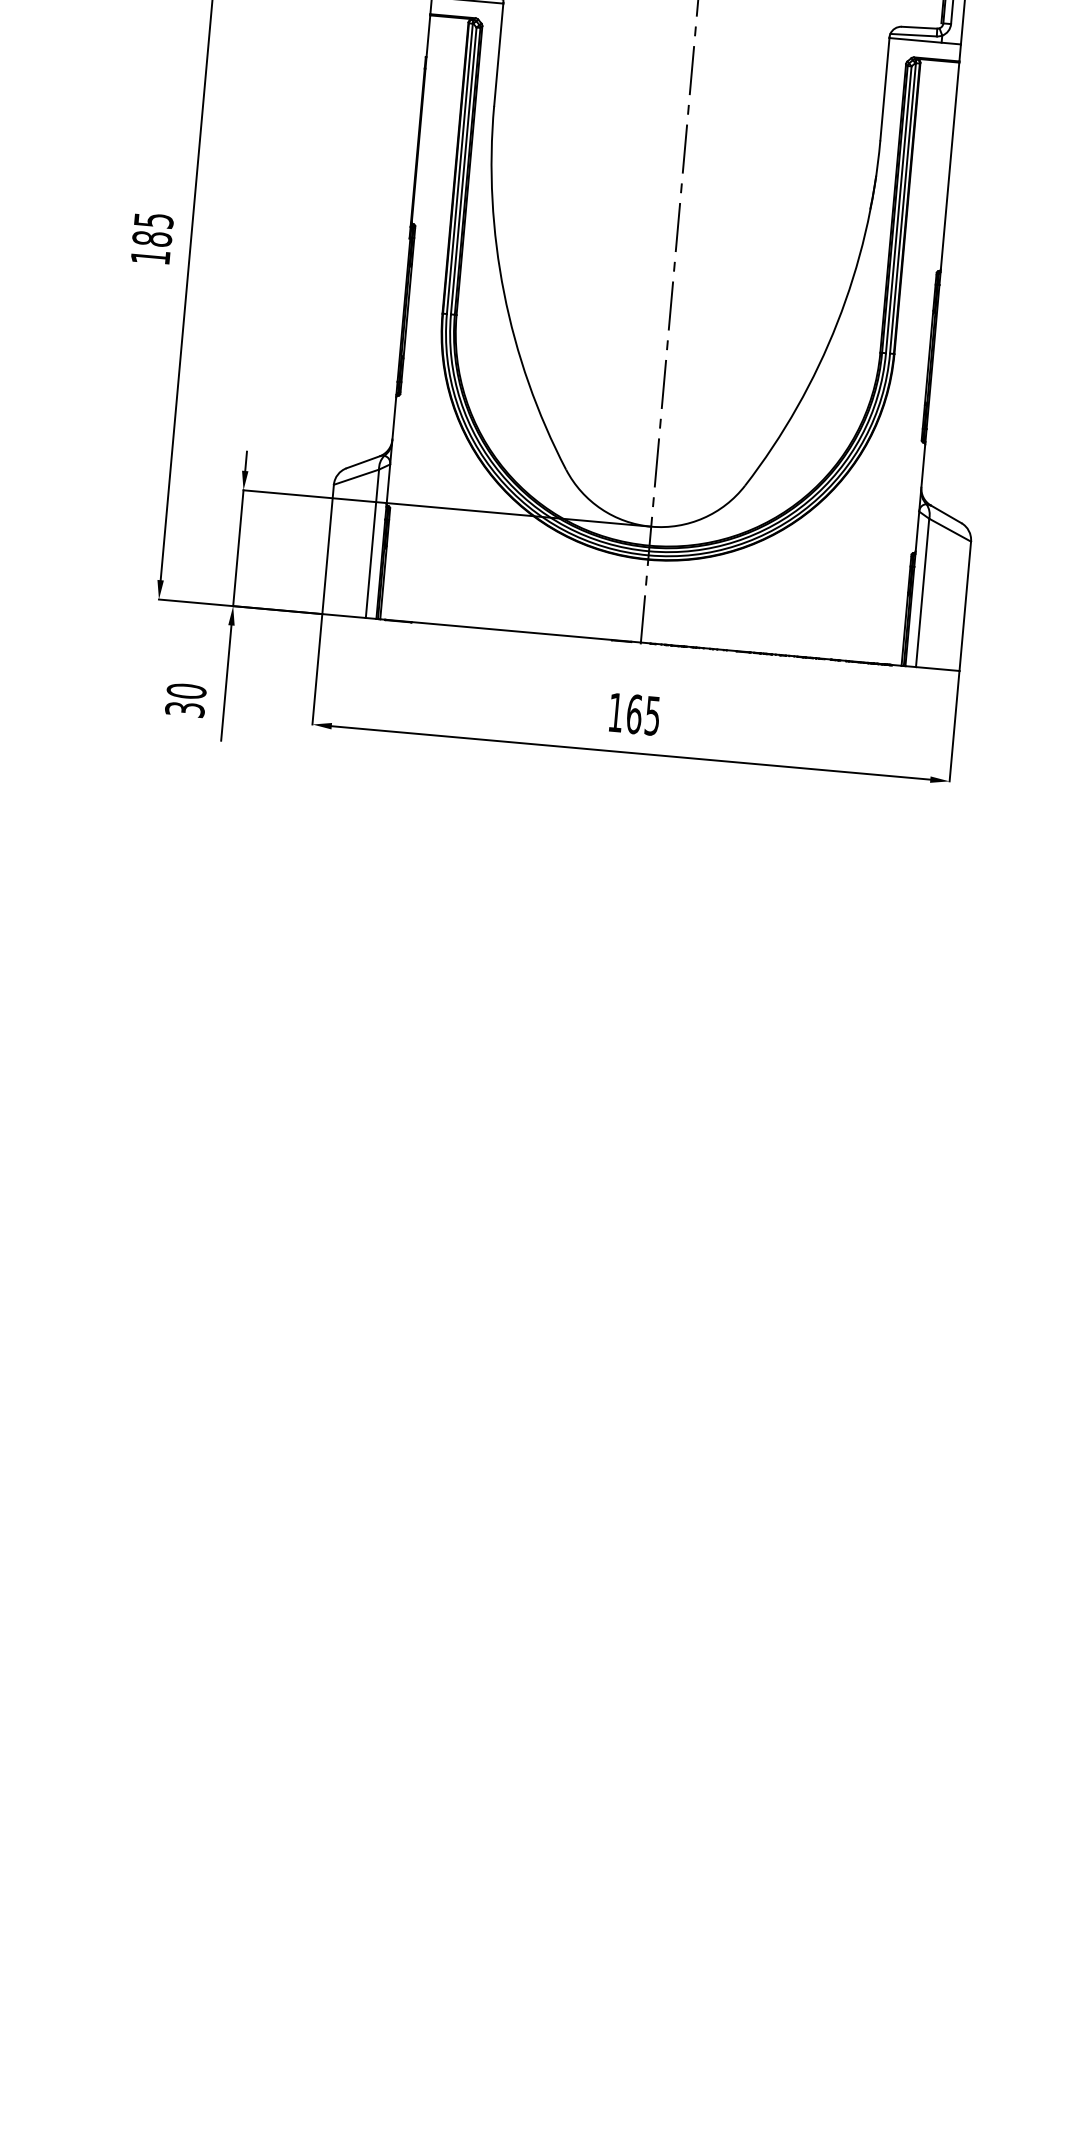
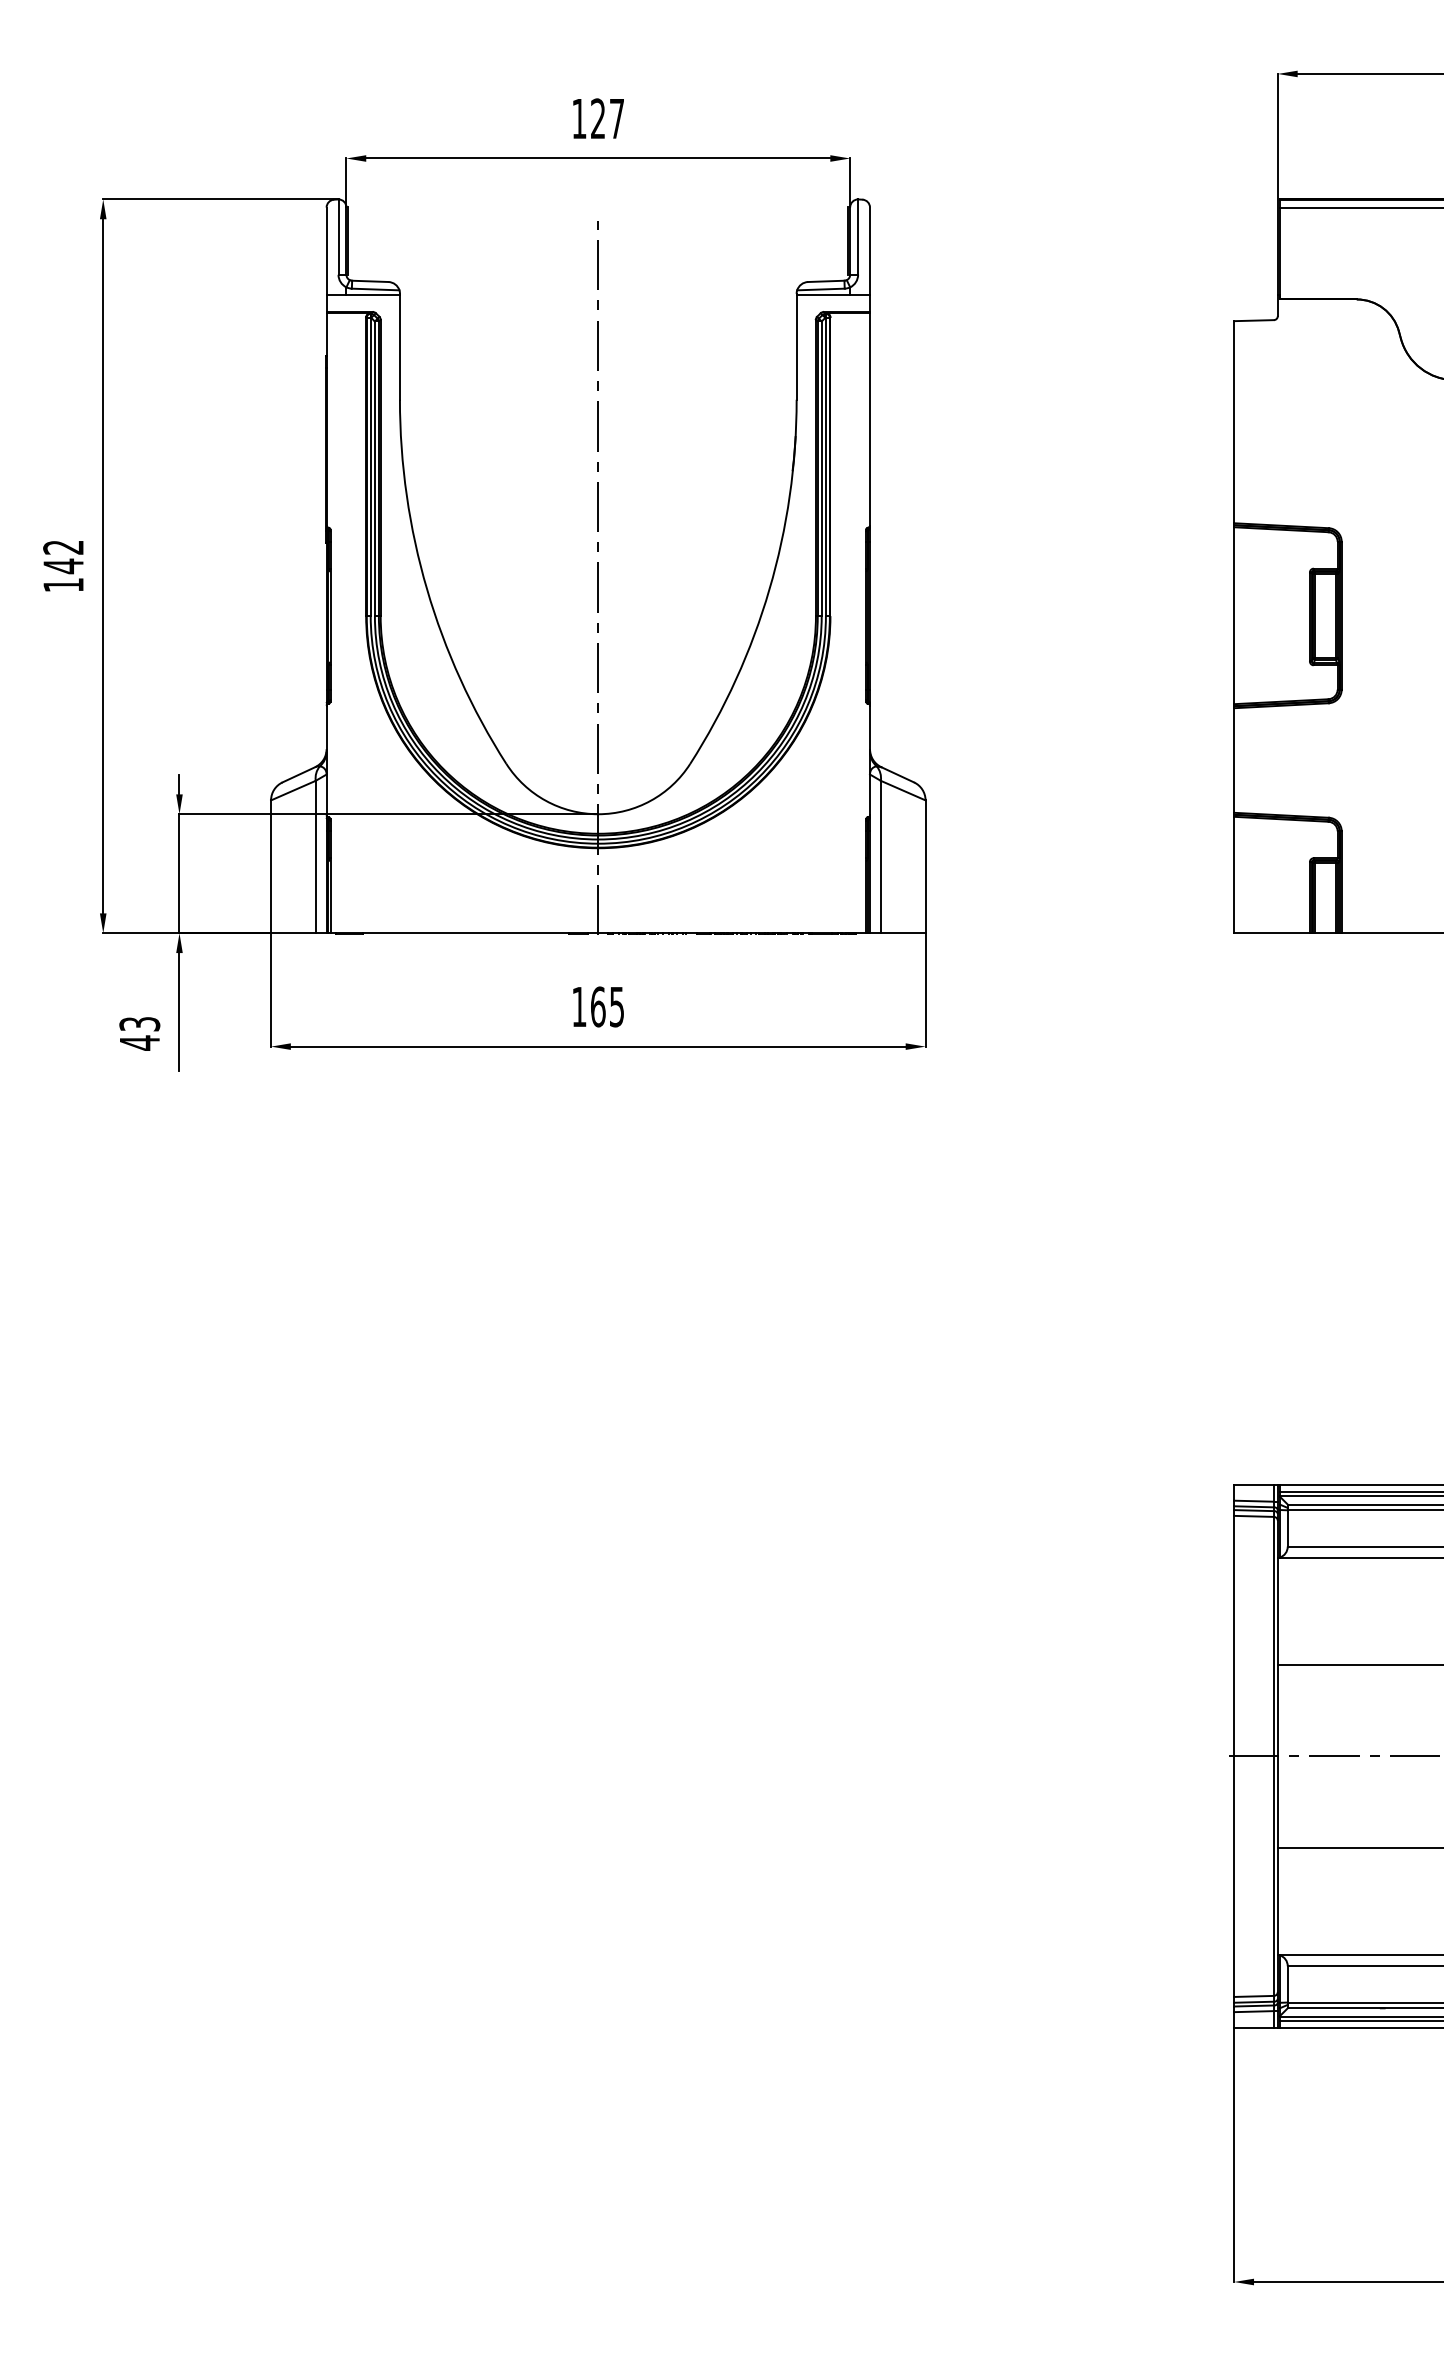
text: (152, 230) -> (63, 557), 185 -> 142
text: (185, 700) -> (139, 1033), 30 -> 43

